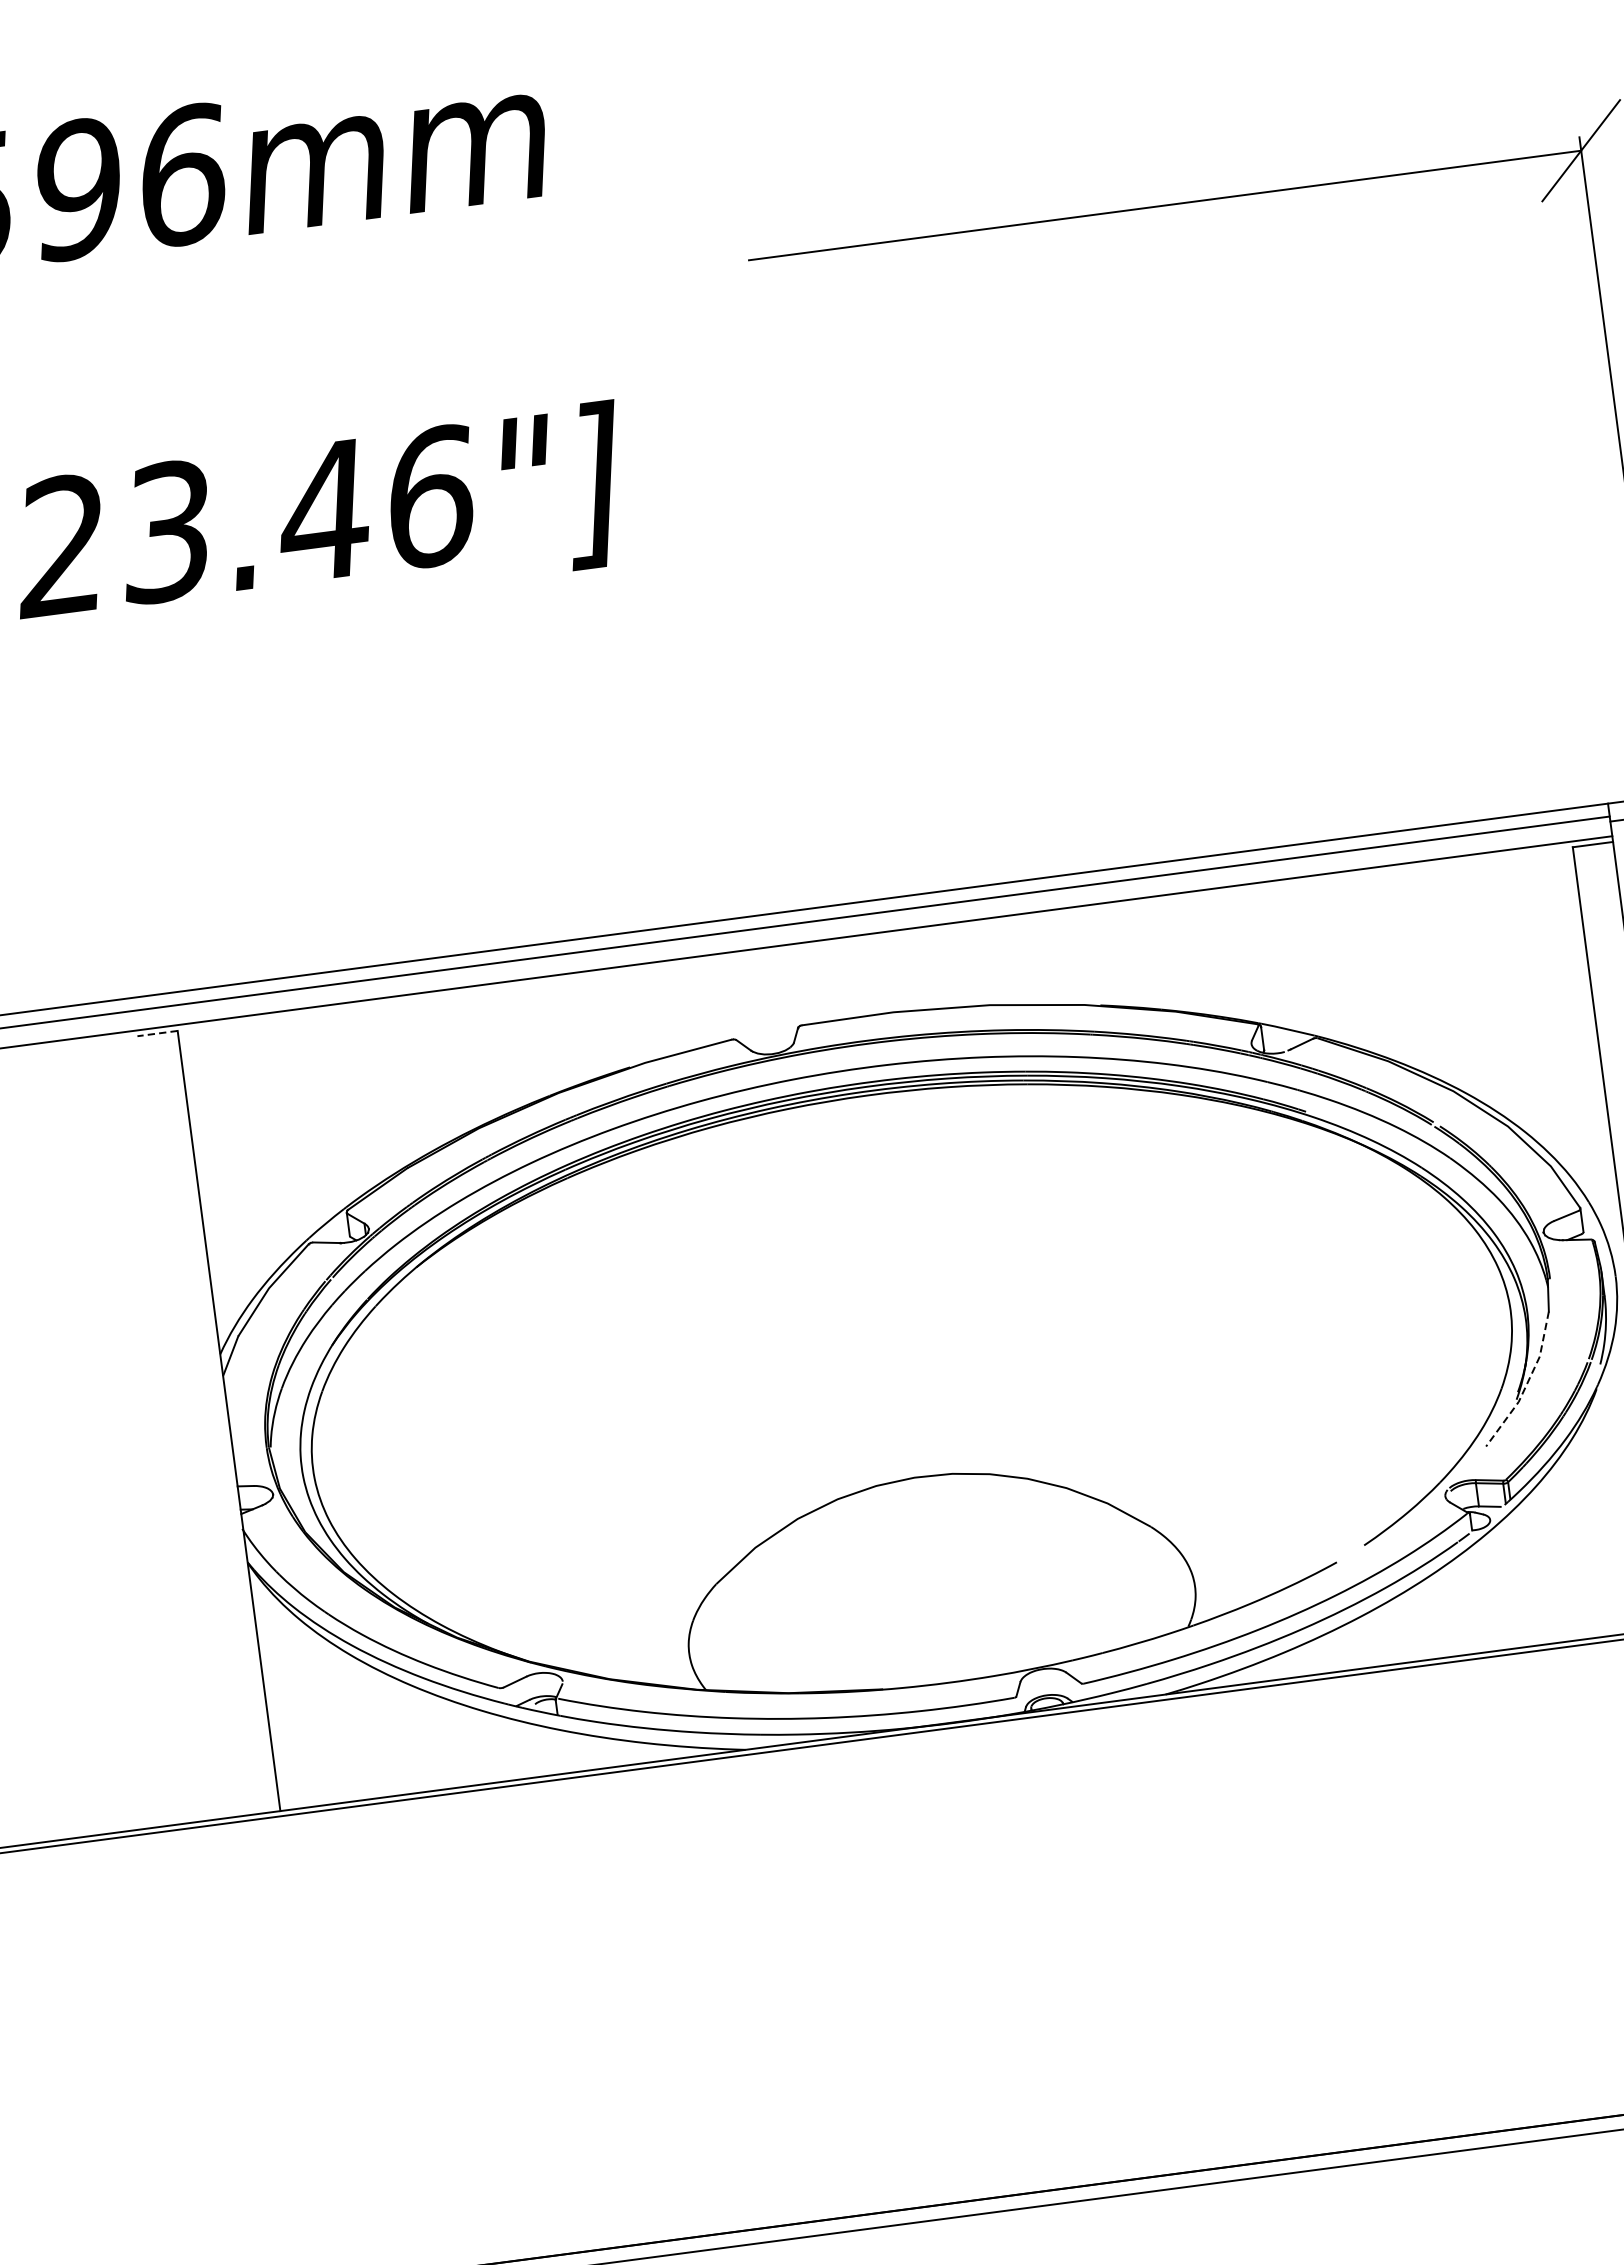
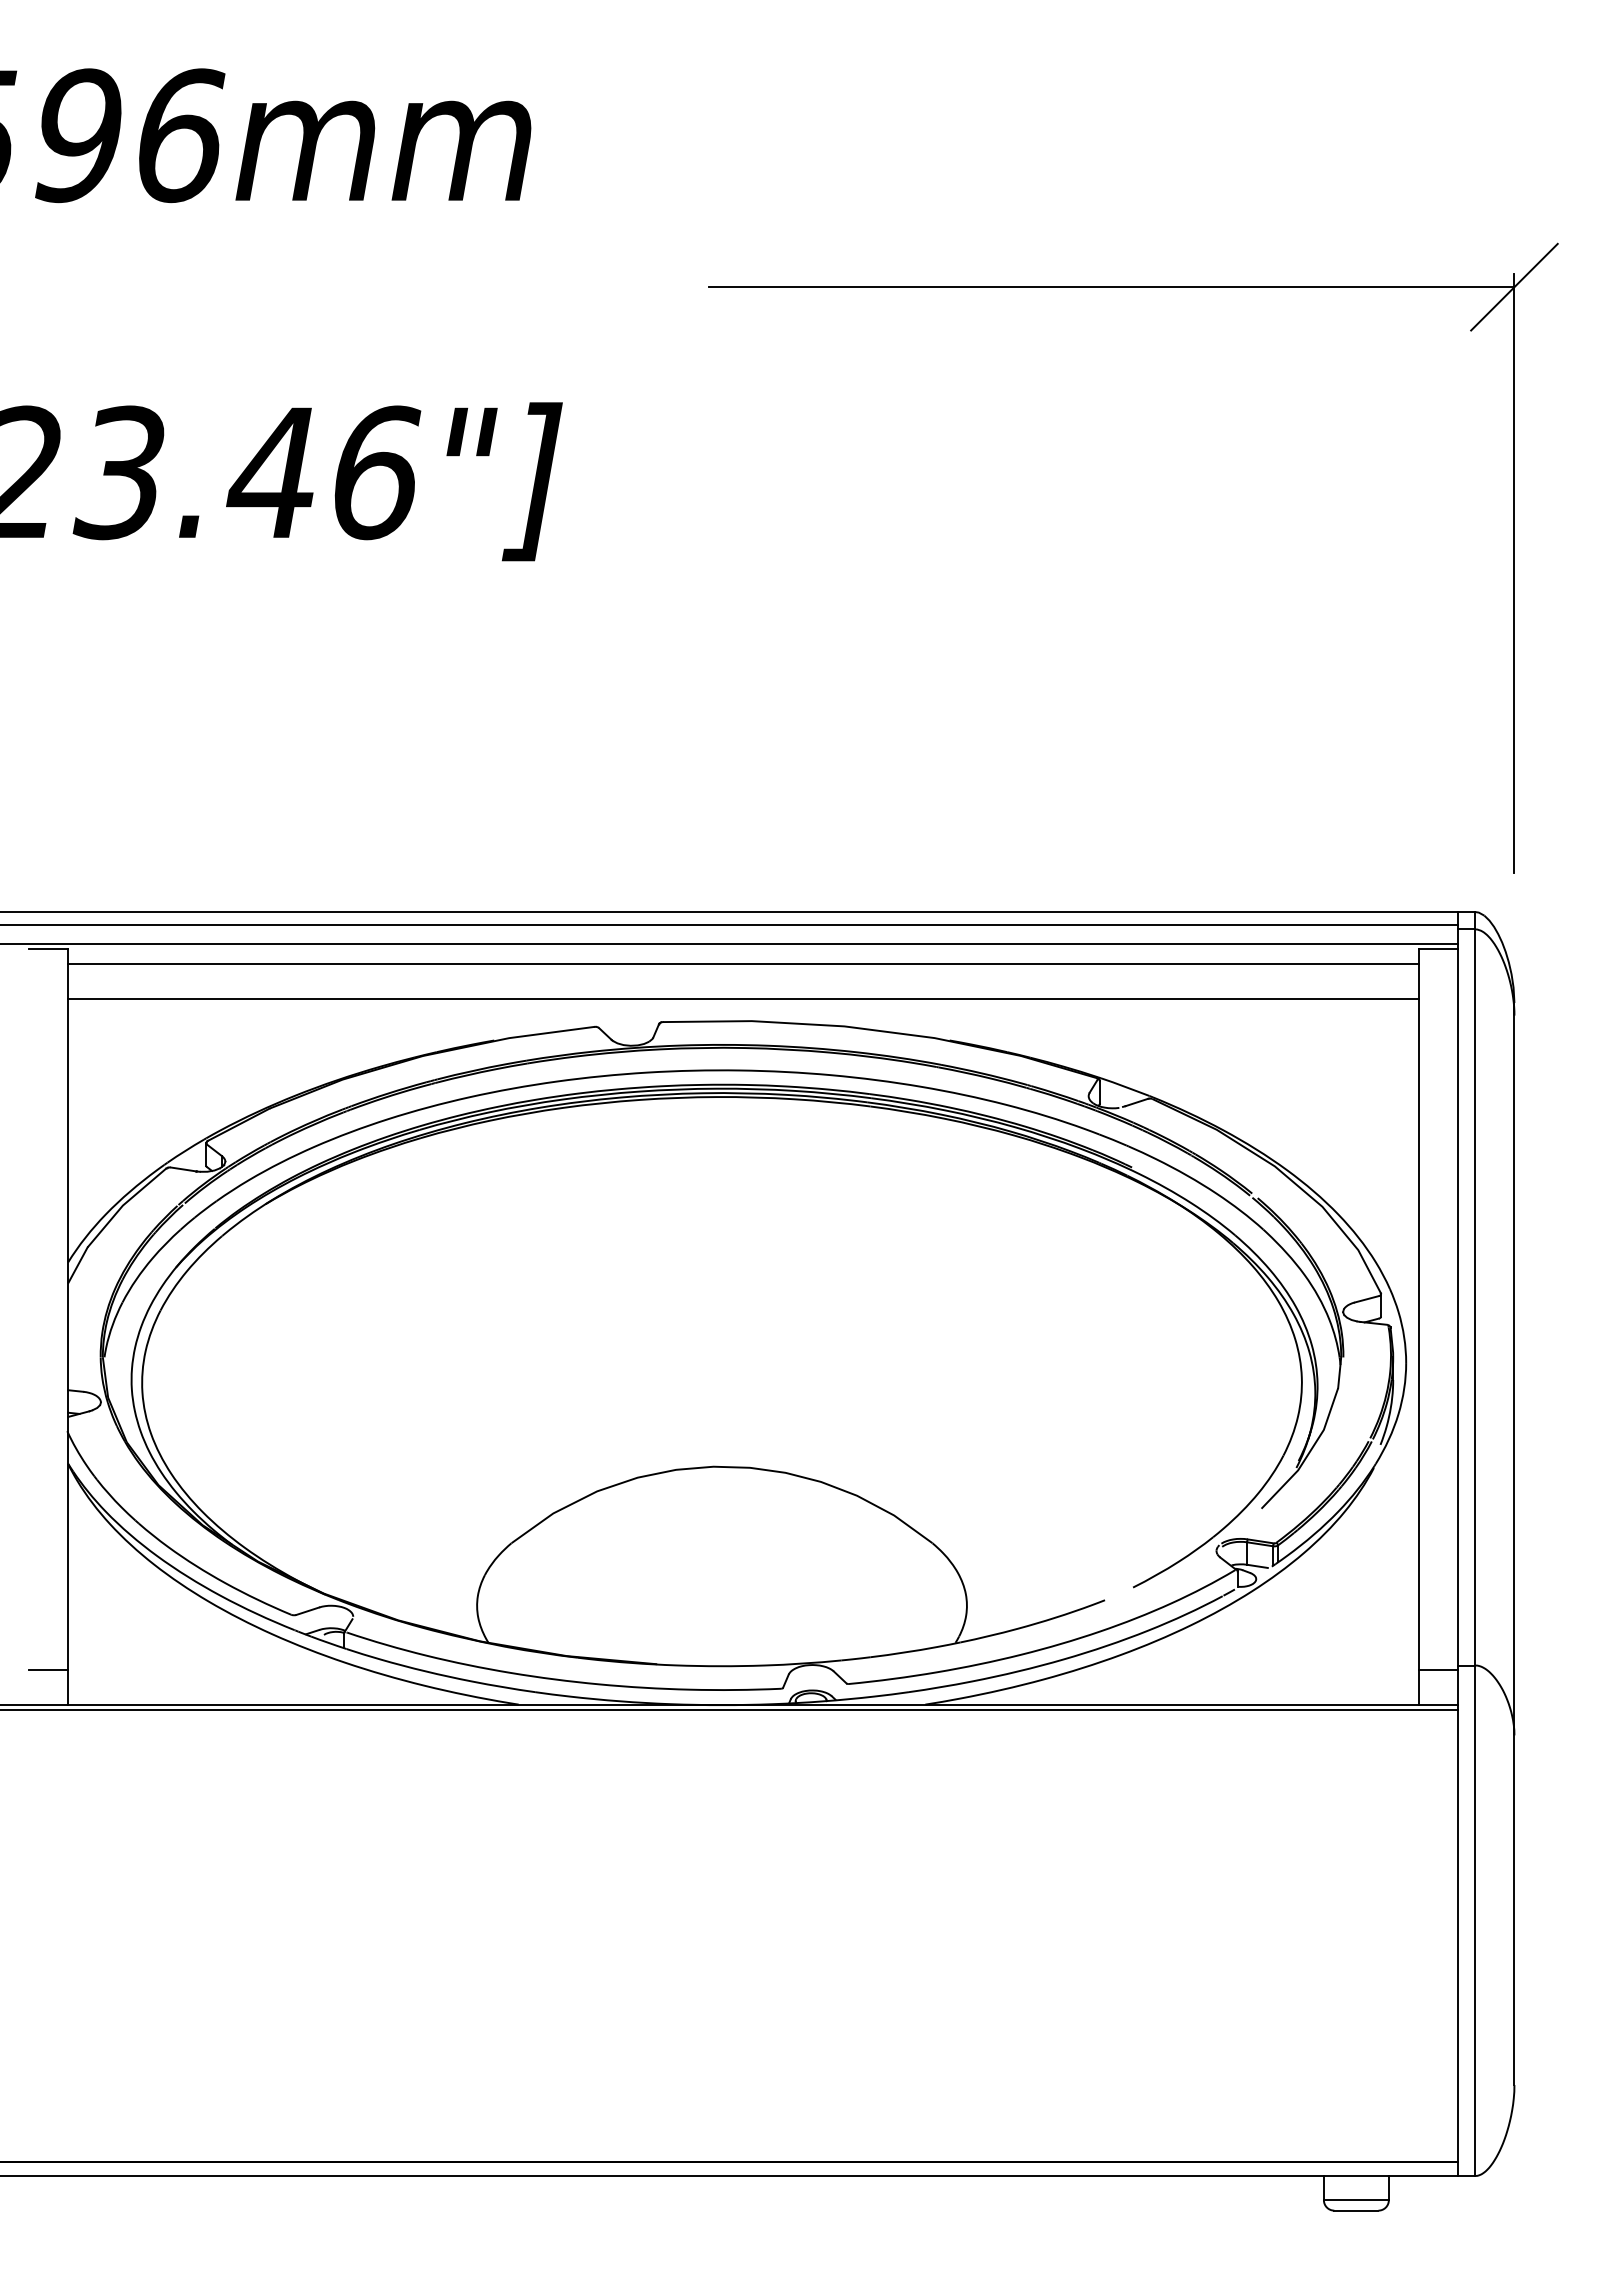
line: (877, 954) -> (743, 964), added
line: (881, 991) -> (743, 999), added
line: (157, 1033) -> (48, 949), dashed -> solid
line: (1527, 1384) -> (1308, 1454), dashed -> solid
line: (255, 1777) -> (48, 1669), added

